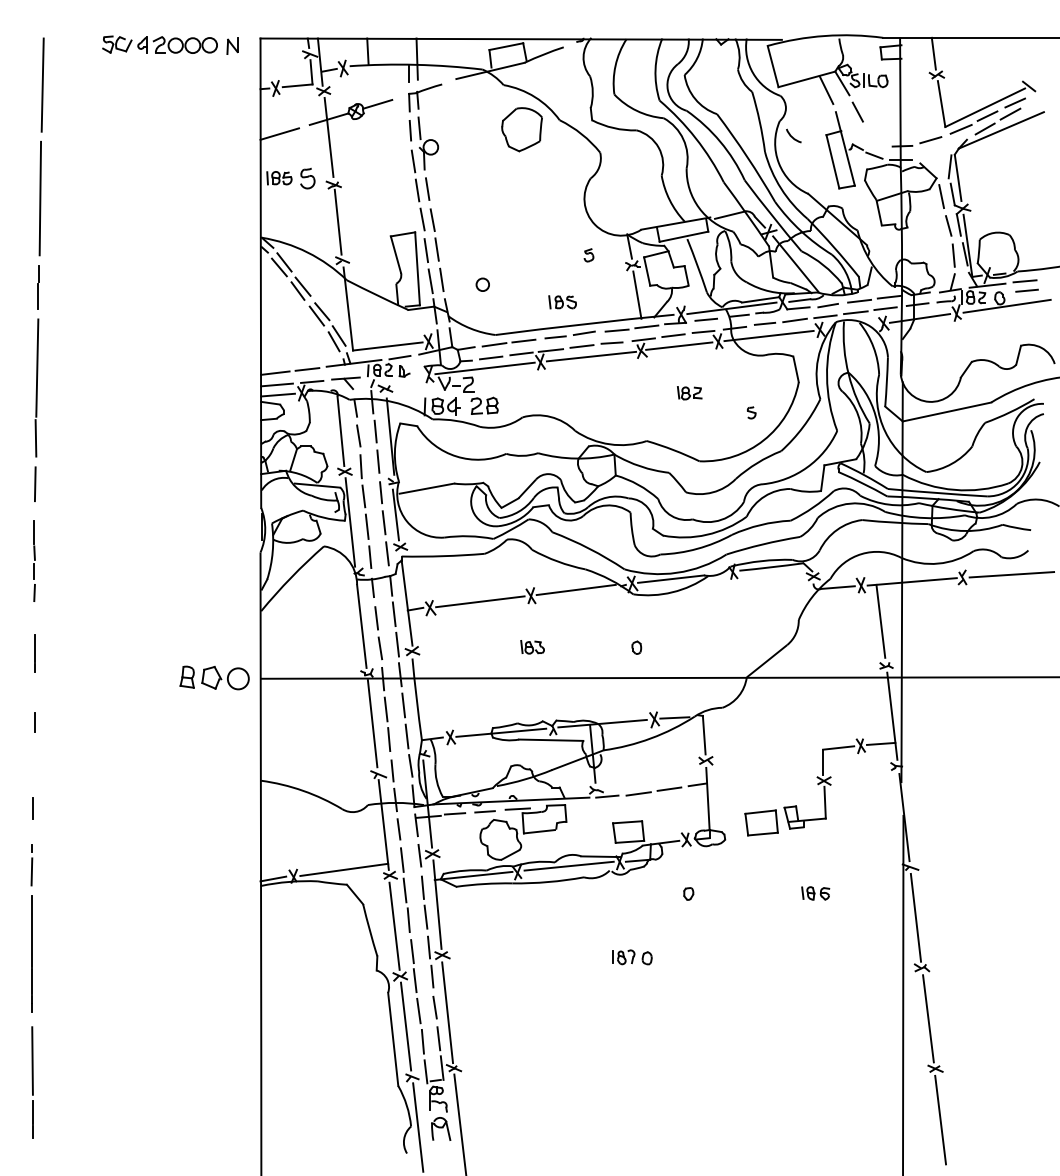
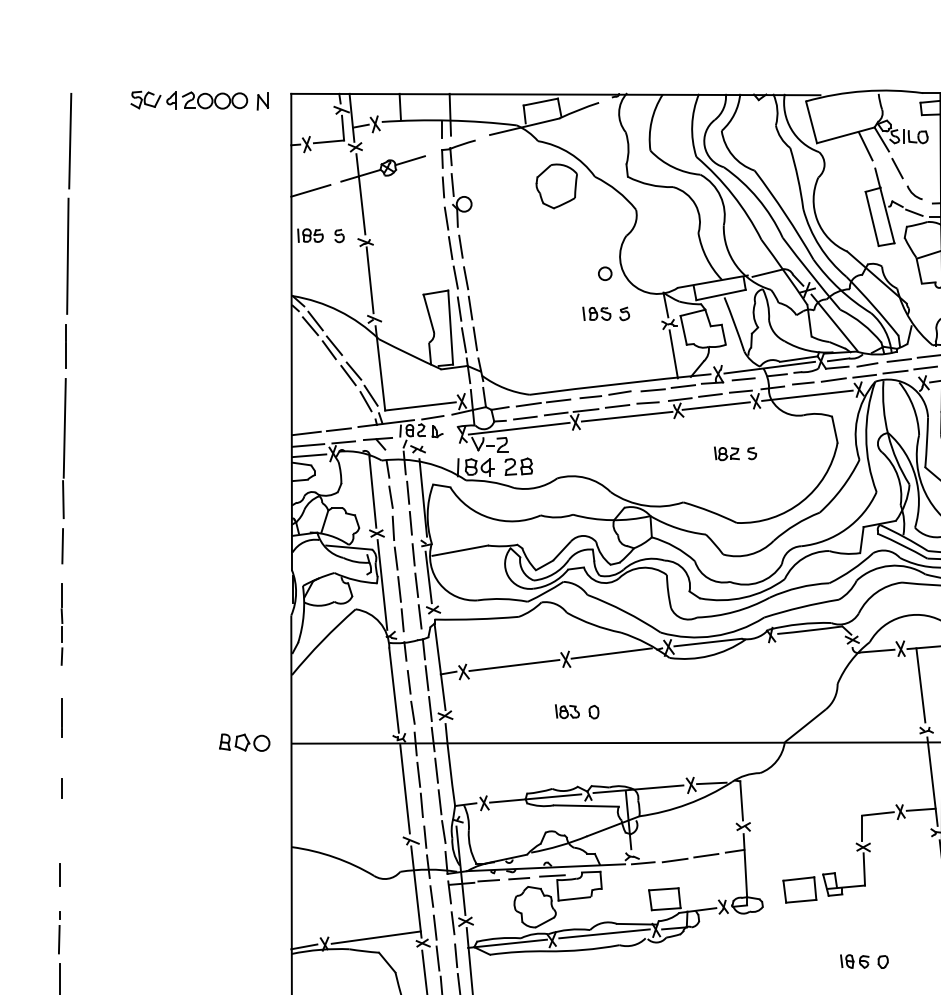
arc: (792, 136) -> (913, 193), moved
part: (308, 178) -> (339, 235), size x0.62
circle: (482, 284) -> (604, 273), moved
part: (562, 302) -> (596, 314), moved
part: (751, 412) -> (752, 453), moved
part: (636, 647) -> (593, 711), moved
part: (214, 677) -> (244, 742), size x0.71
part: (688, 893) -> (882, 961), moved

